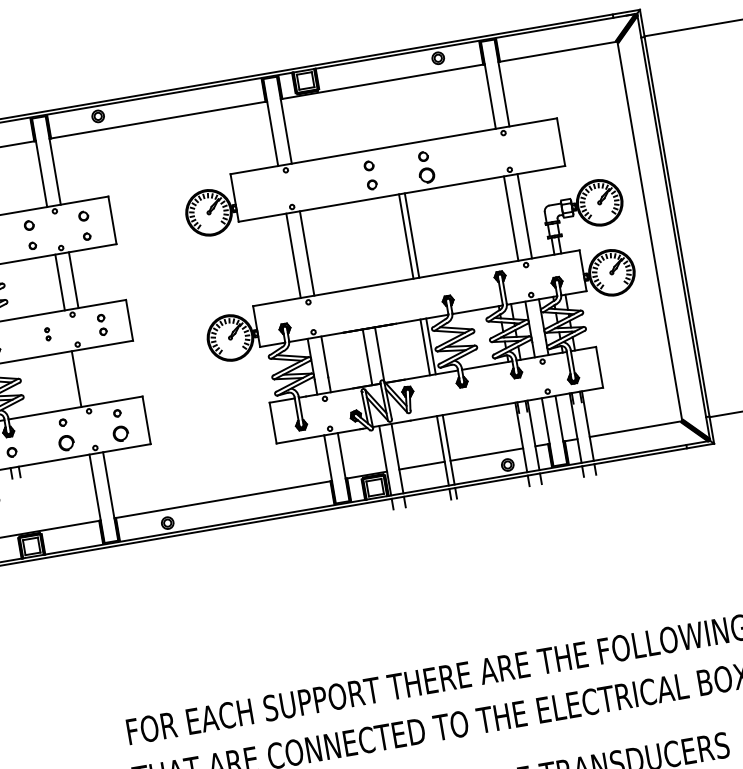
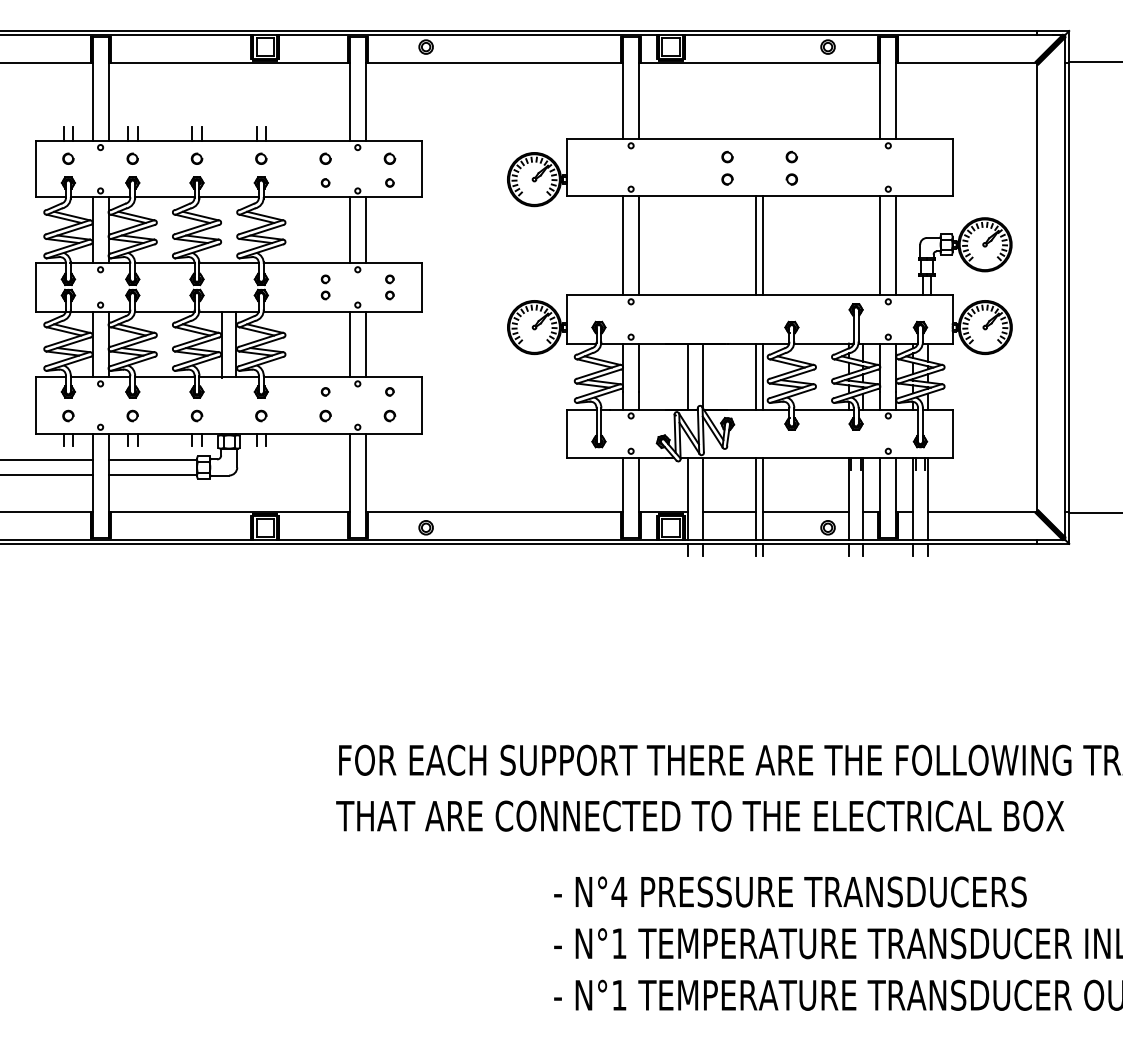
part: (426, 175) -> (791, 179), size x0.62
part: (47, 334) -> (325, 287), size x1.67
line: (89, 376) -> (365, 344), added
part: (120, 433) -> (389, 415), size x0.62
part: (66, 442) -> (325, 415), size x0.62

